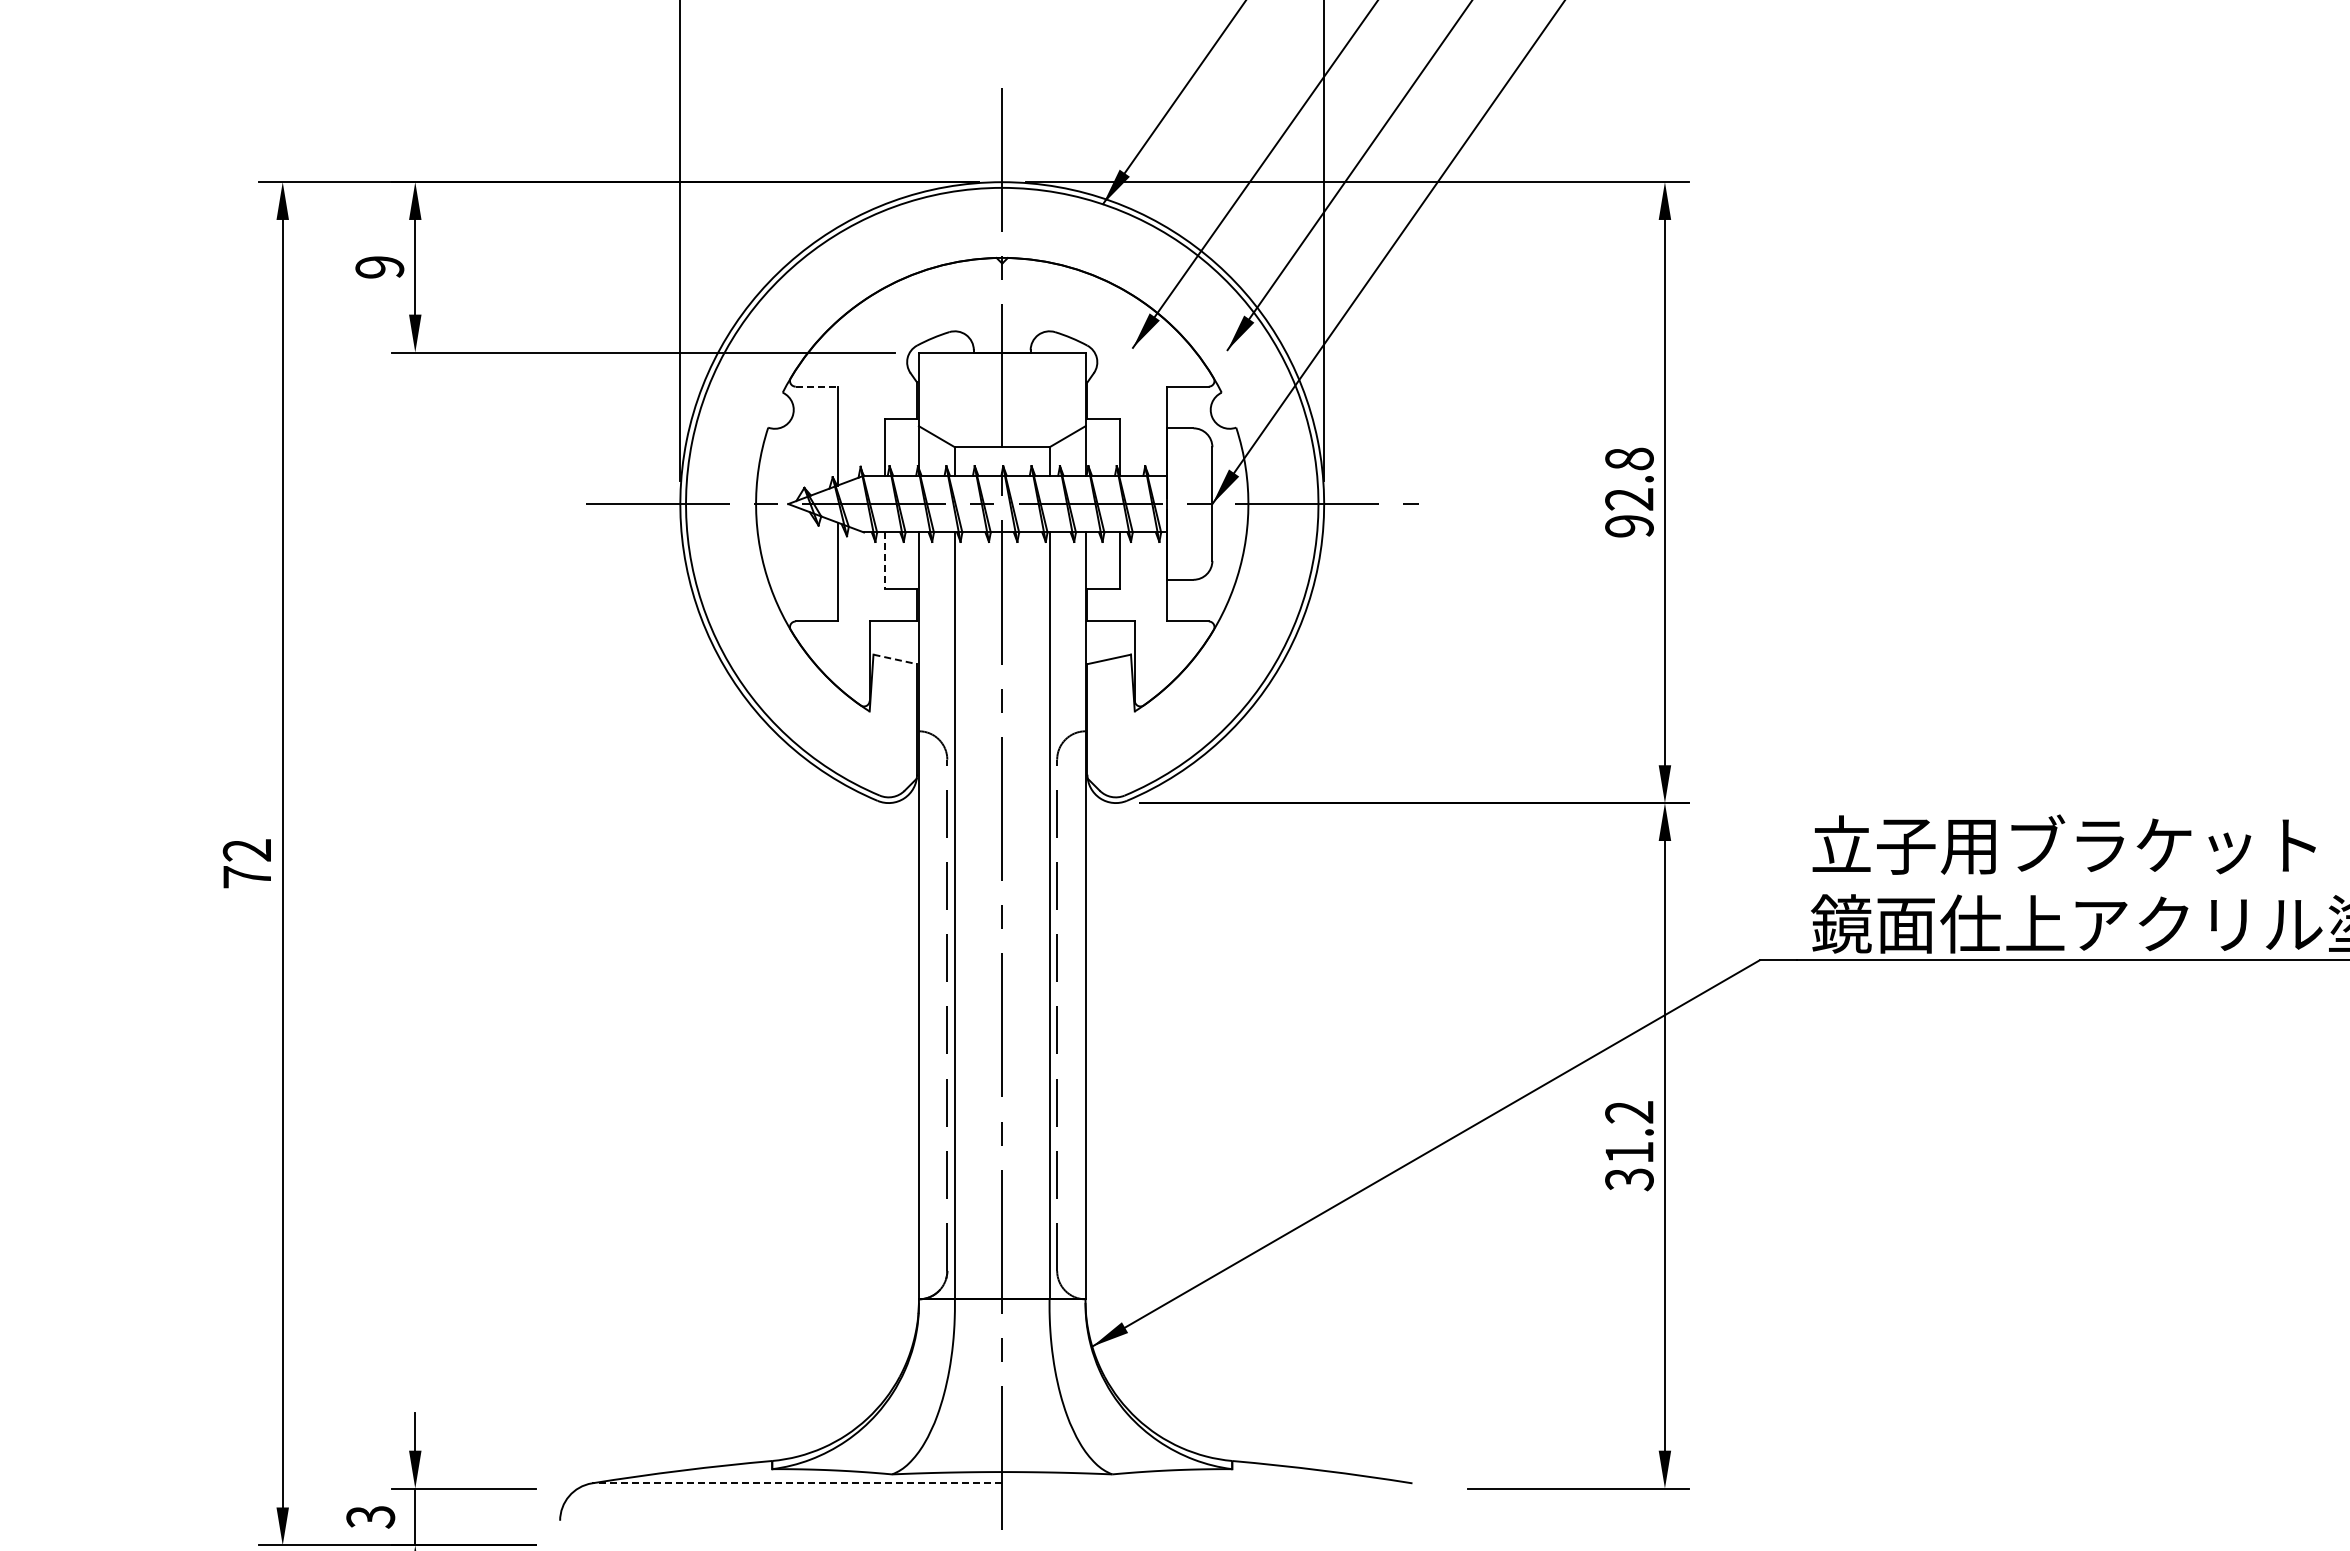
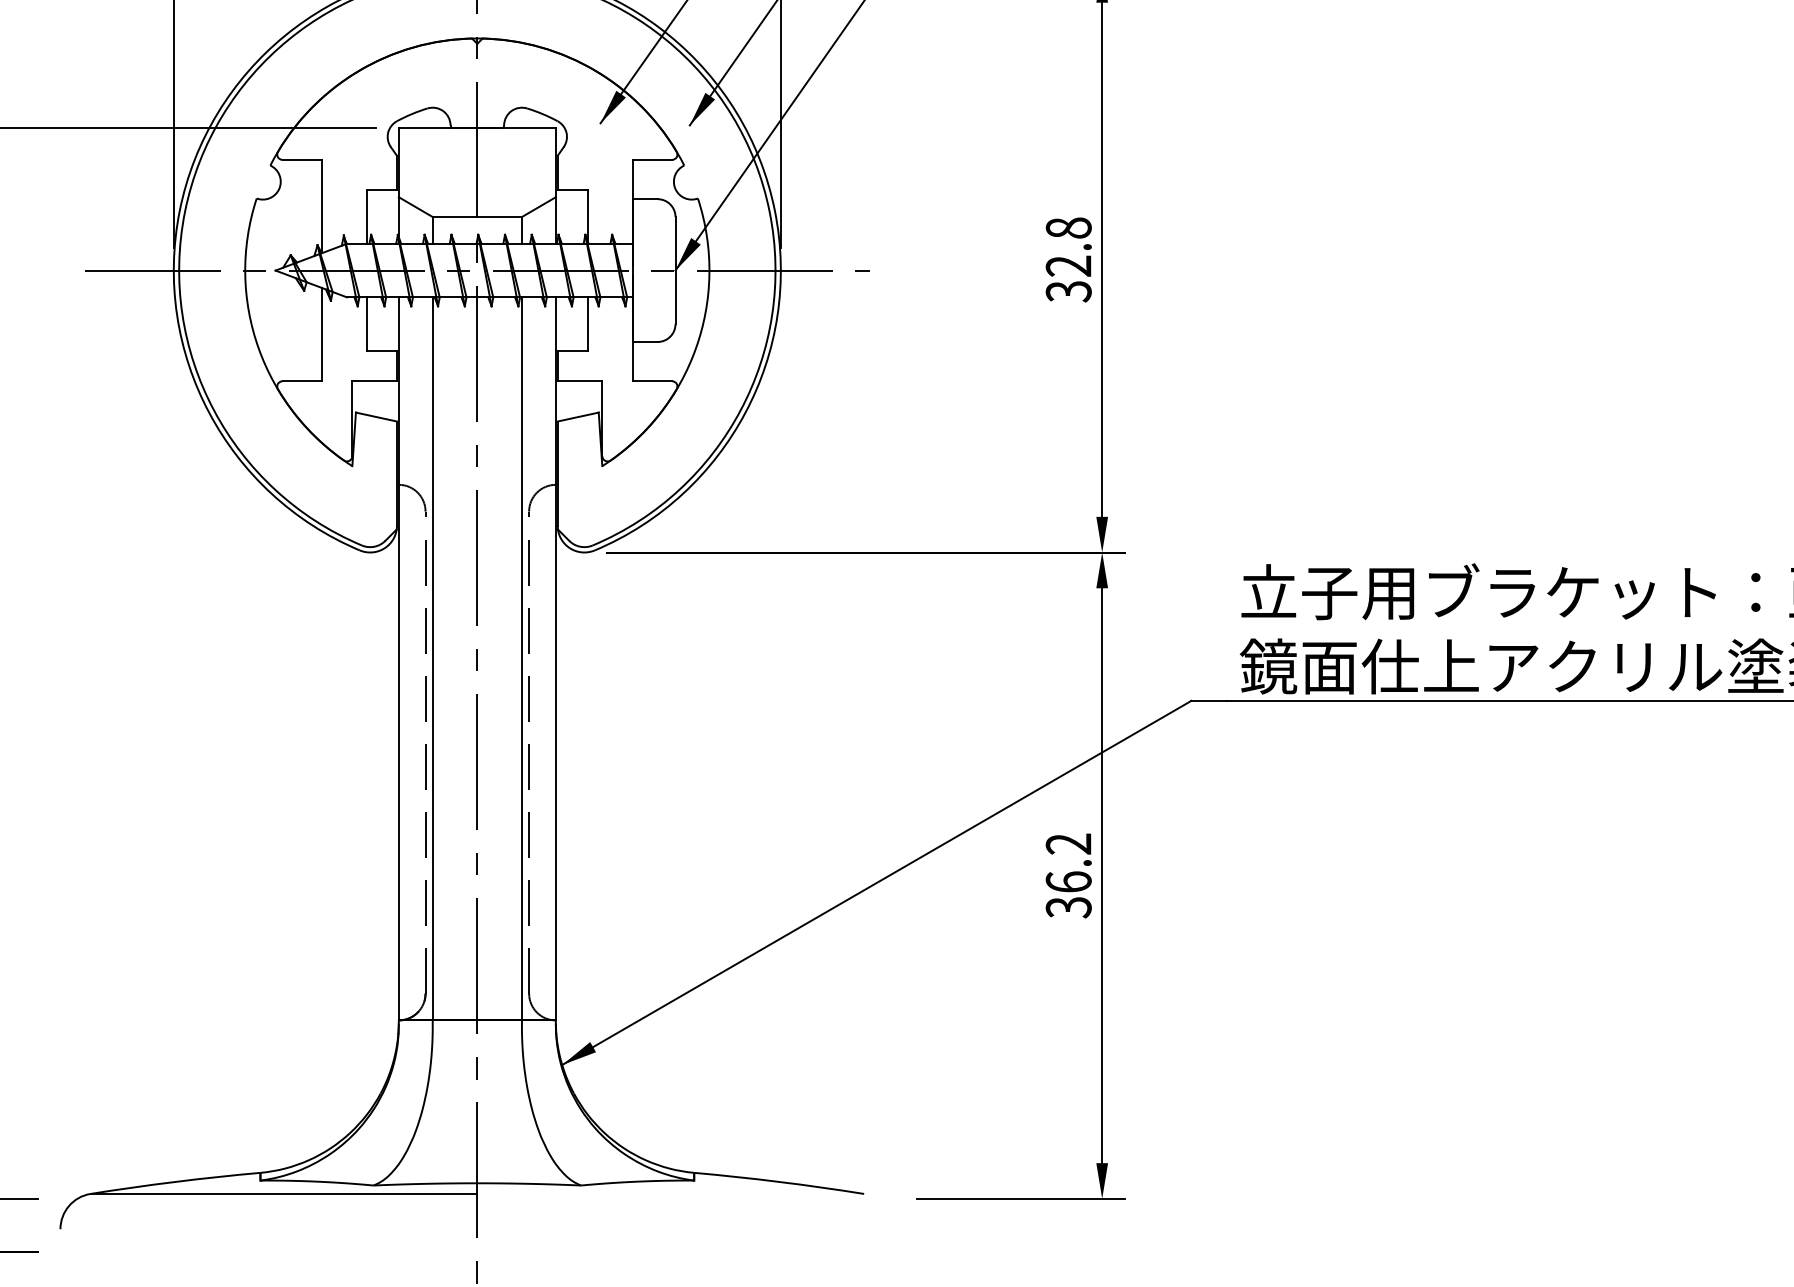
line: (816, 386) -> (302, 159), dashed -> solid
text: (1629, 526) -> (1068, 291), 92.8 -> 32.8
line: (884, 561) -> (366, 324), dashed -> solid
line: (895, 659) -> (376, 417), dashed -> solid
text: (1629, 1152) -> (1068, 881), 31.2 -> 36.2
line: (796, 1483) -> (283, 1194), dashed -> solid

